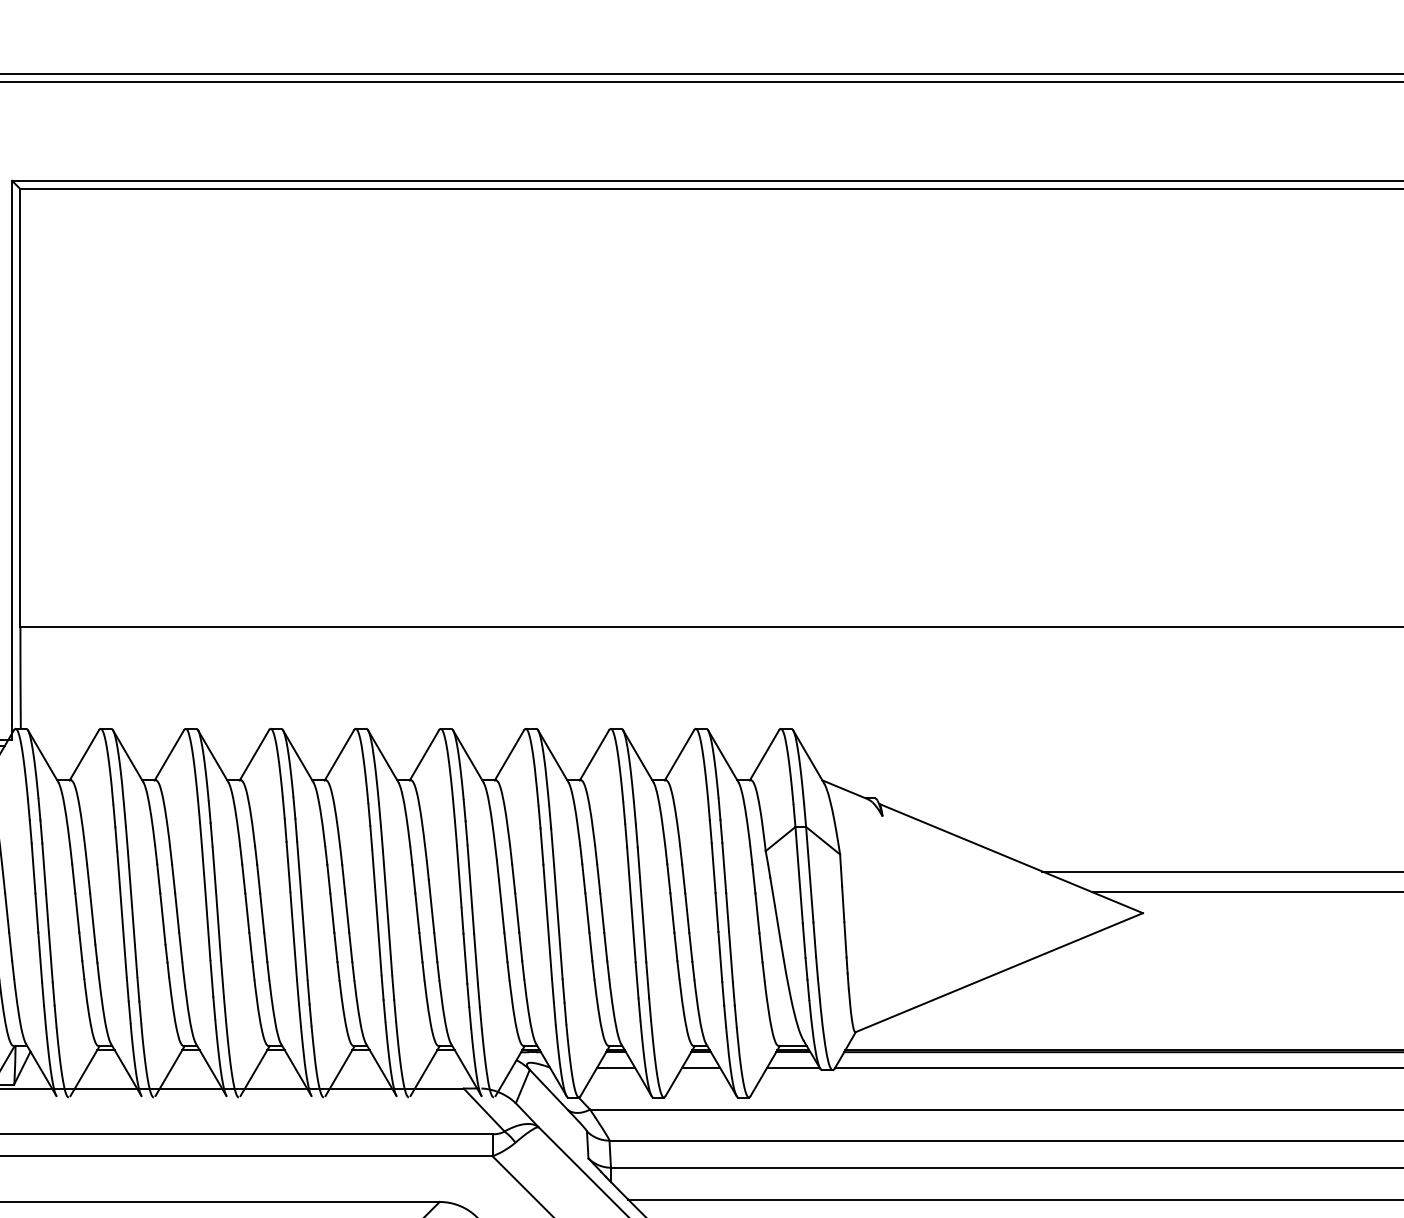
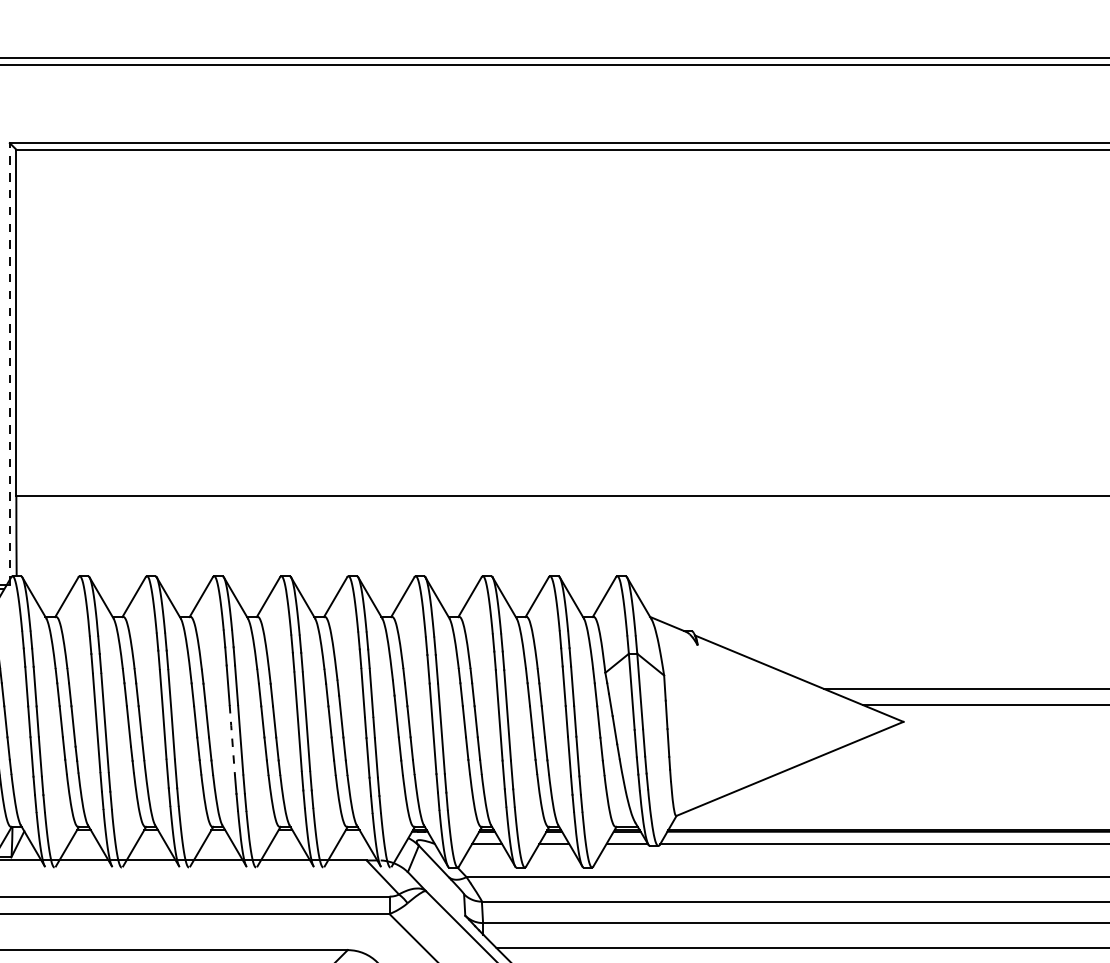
line: (12, 459) -> (10, 363), solid -> dashed
line: (293, 936) -> (232, 740), solid -> dashed

